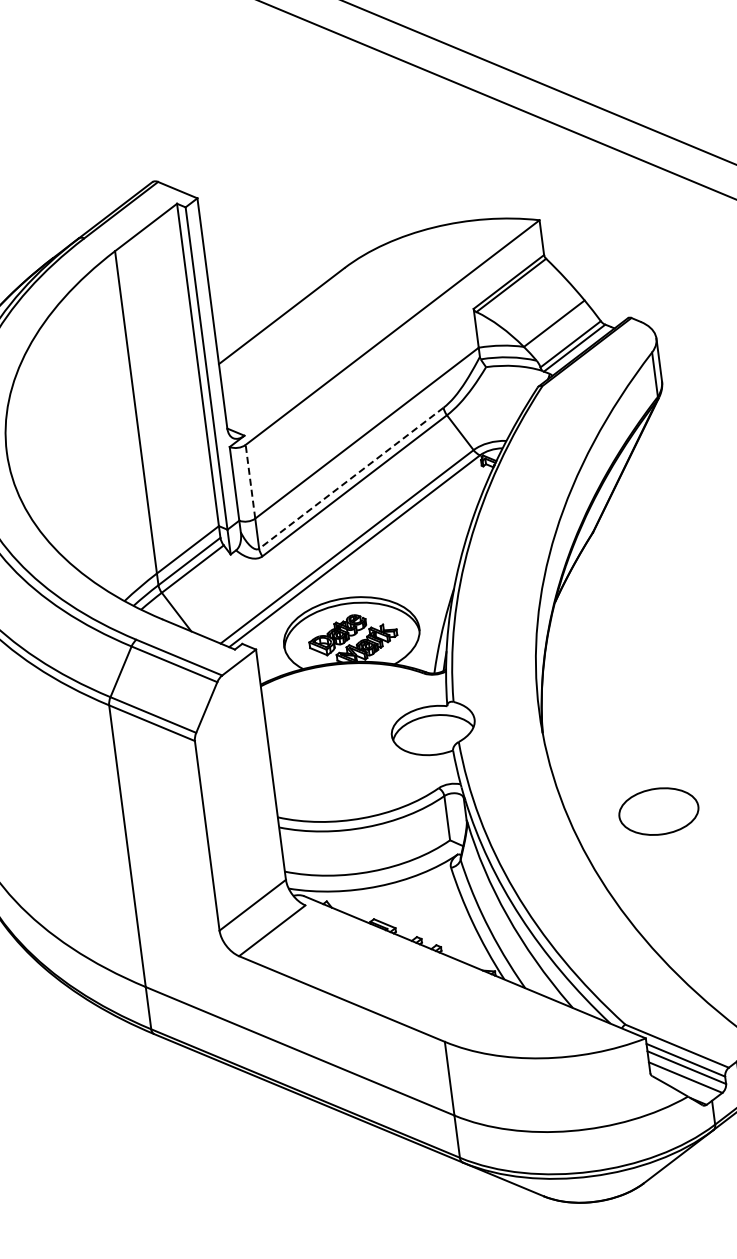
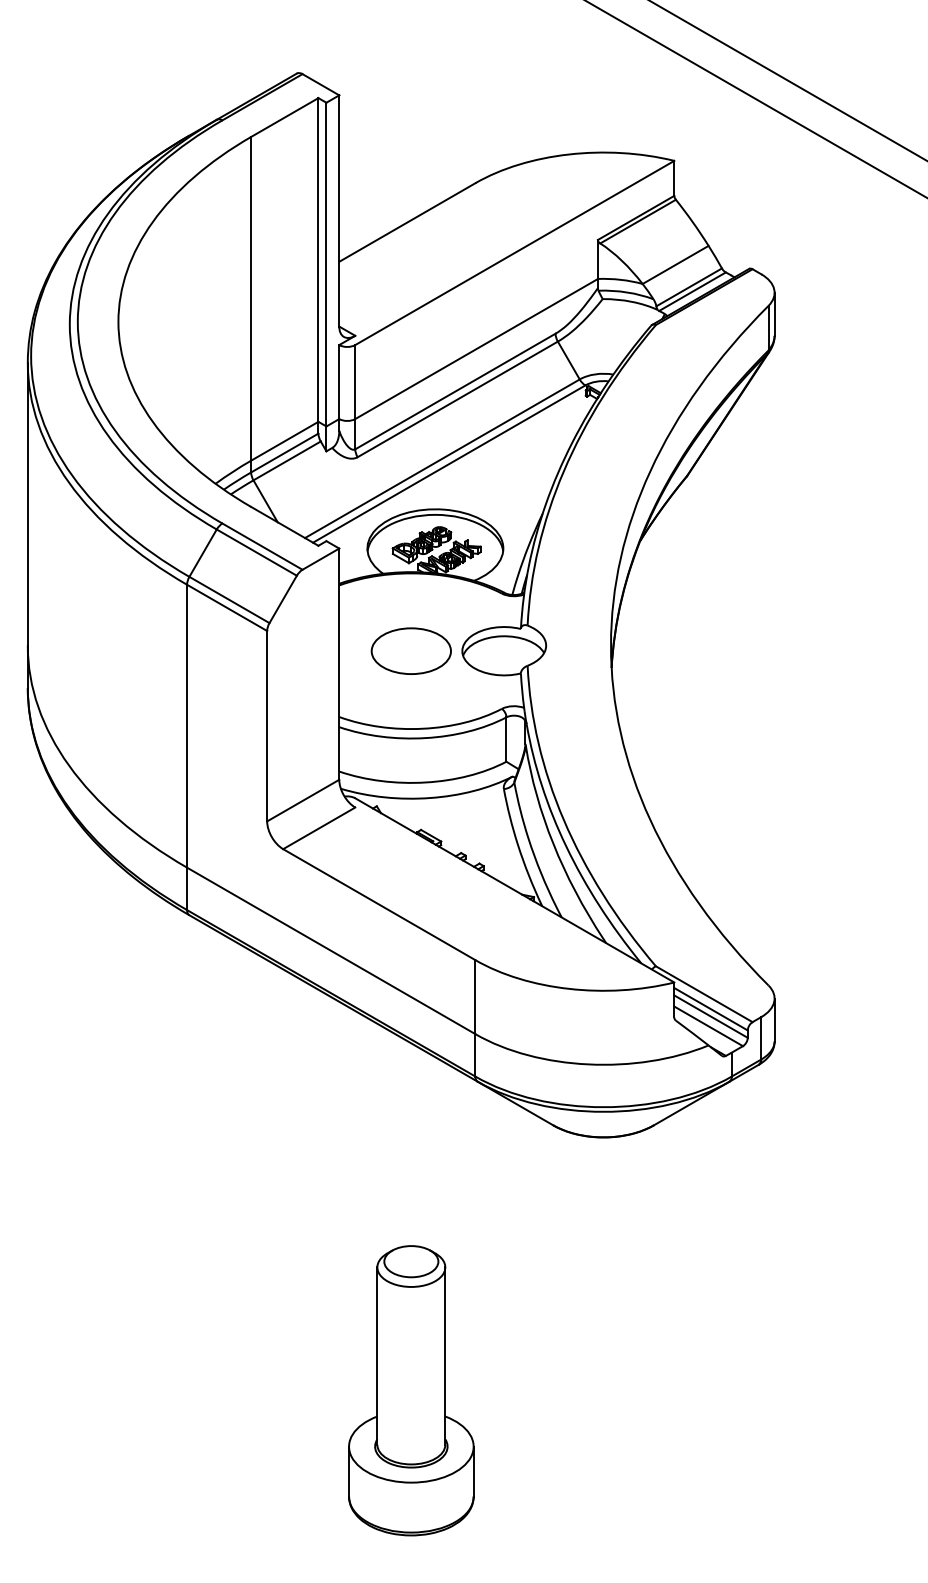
line: (351, 478) -> (455, 391), dashed -> solid
line: (250, 482) -> (355, 382), dashed -> solid
part: (657, 811) -> (410, 650), moved

